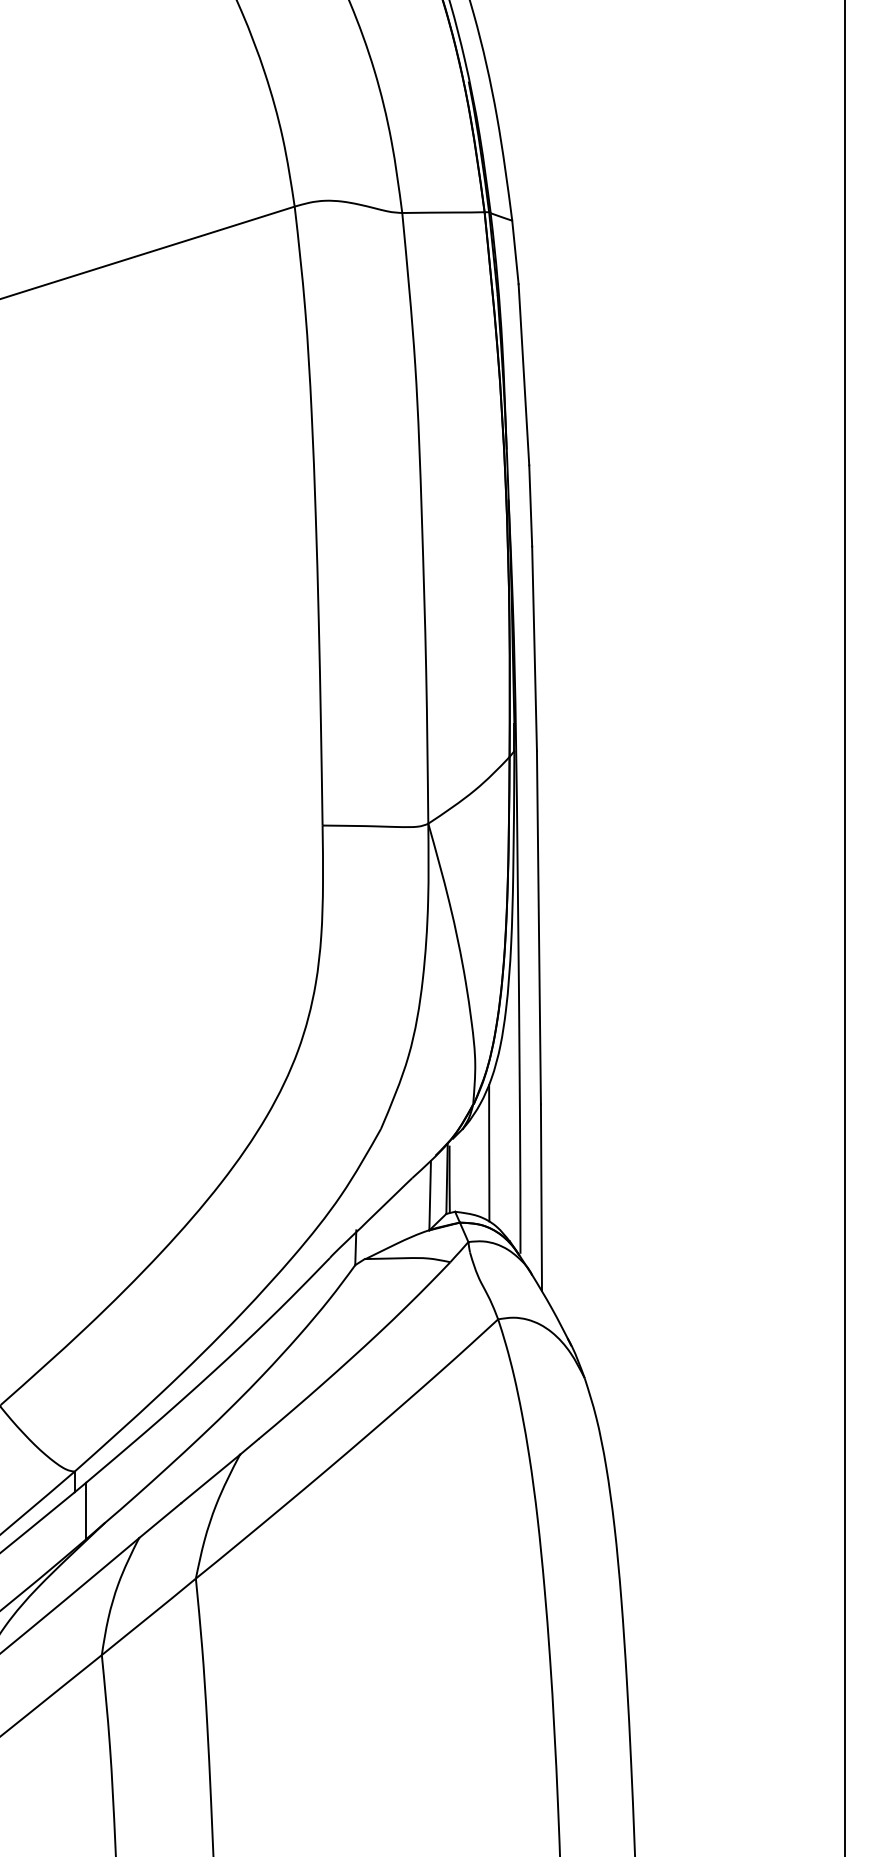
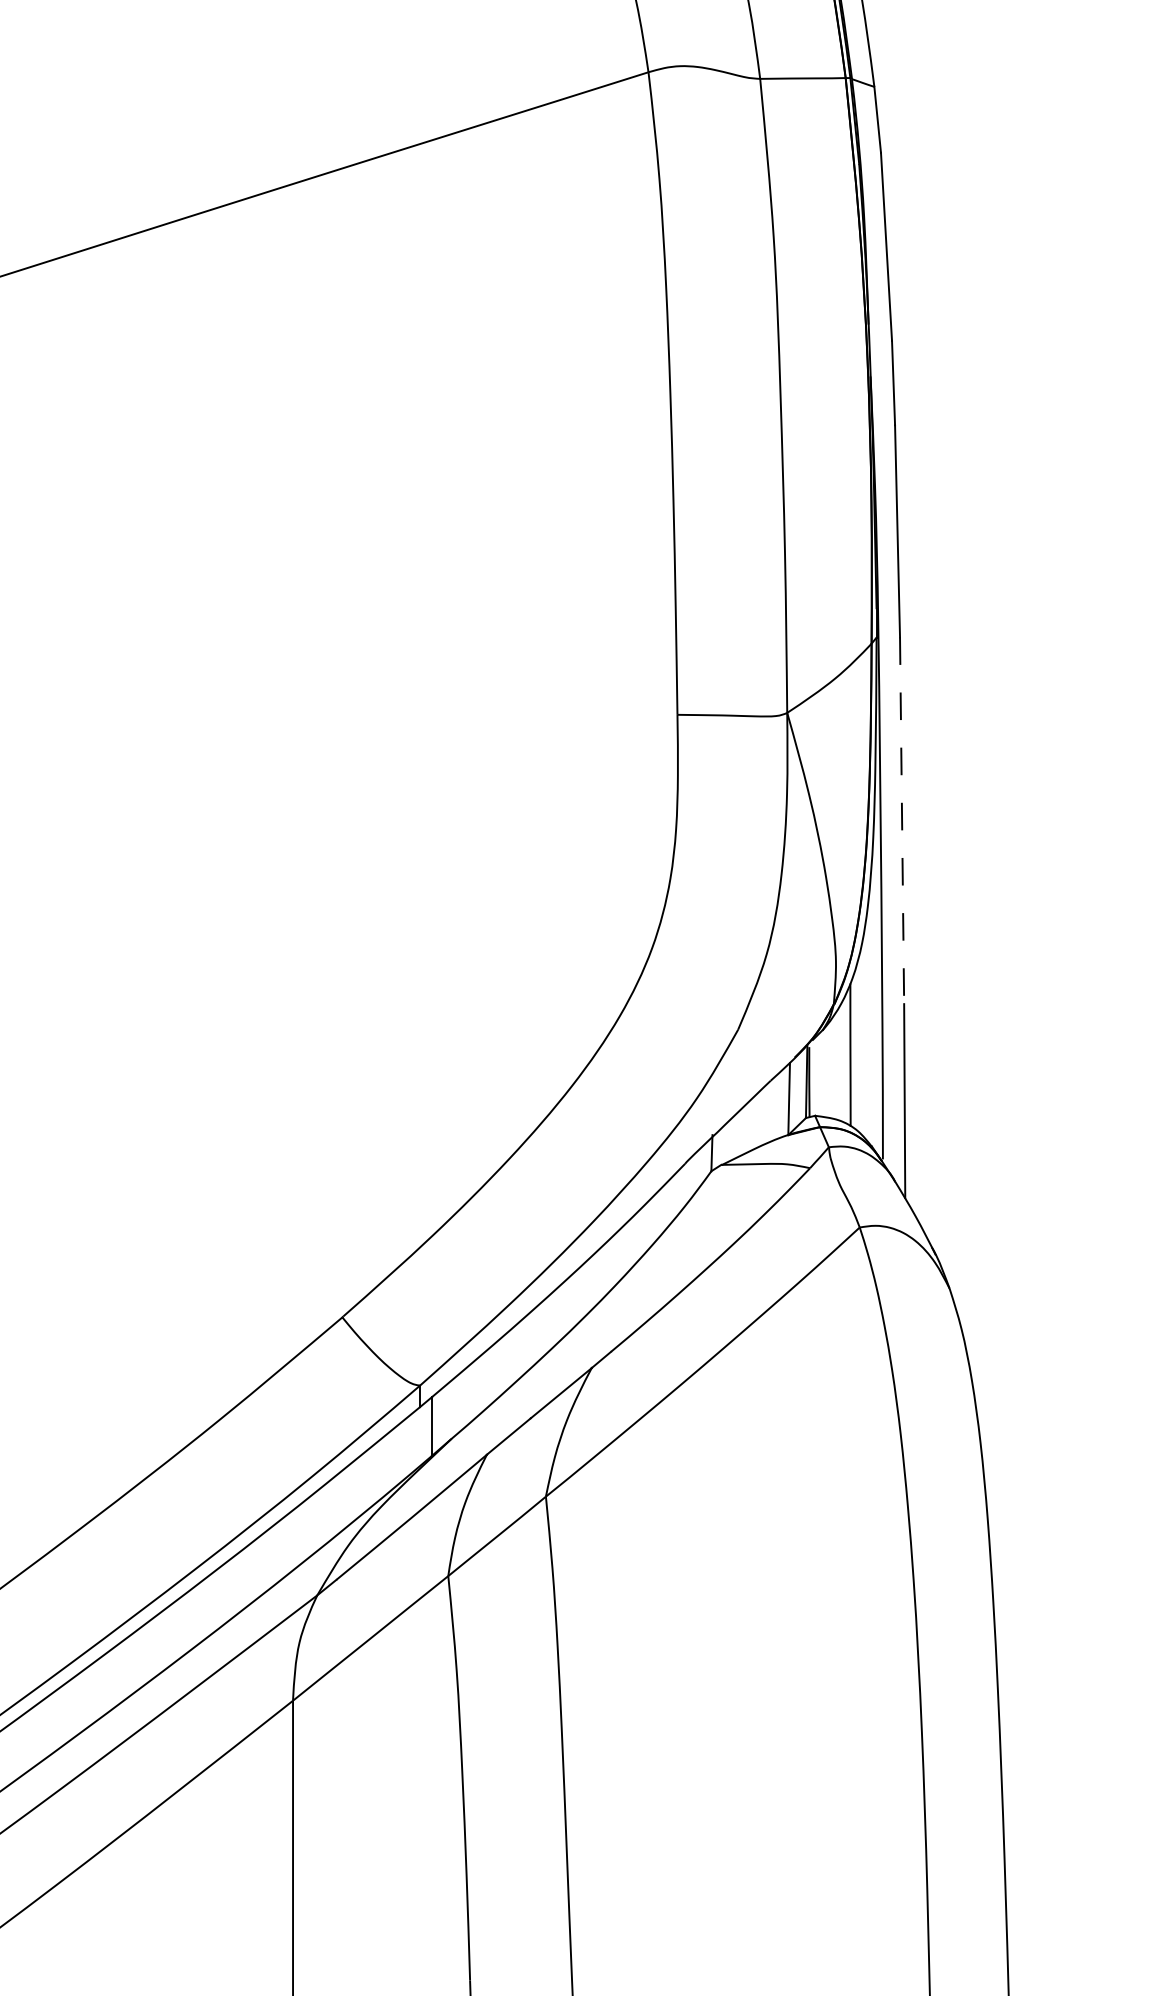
line: (539, 928) -> (902, 821), solid -> dashed

